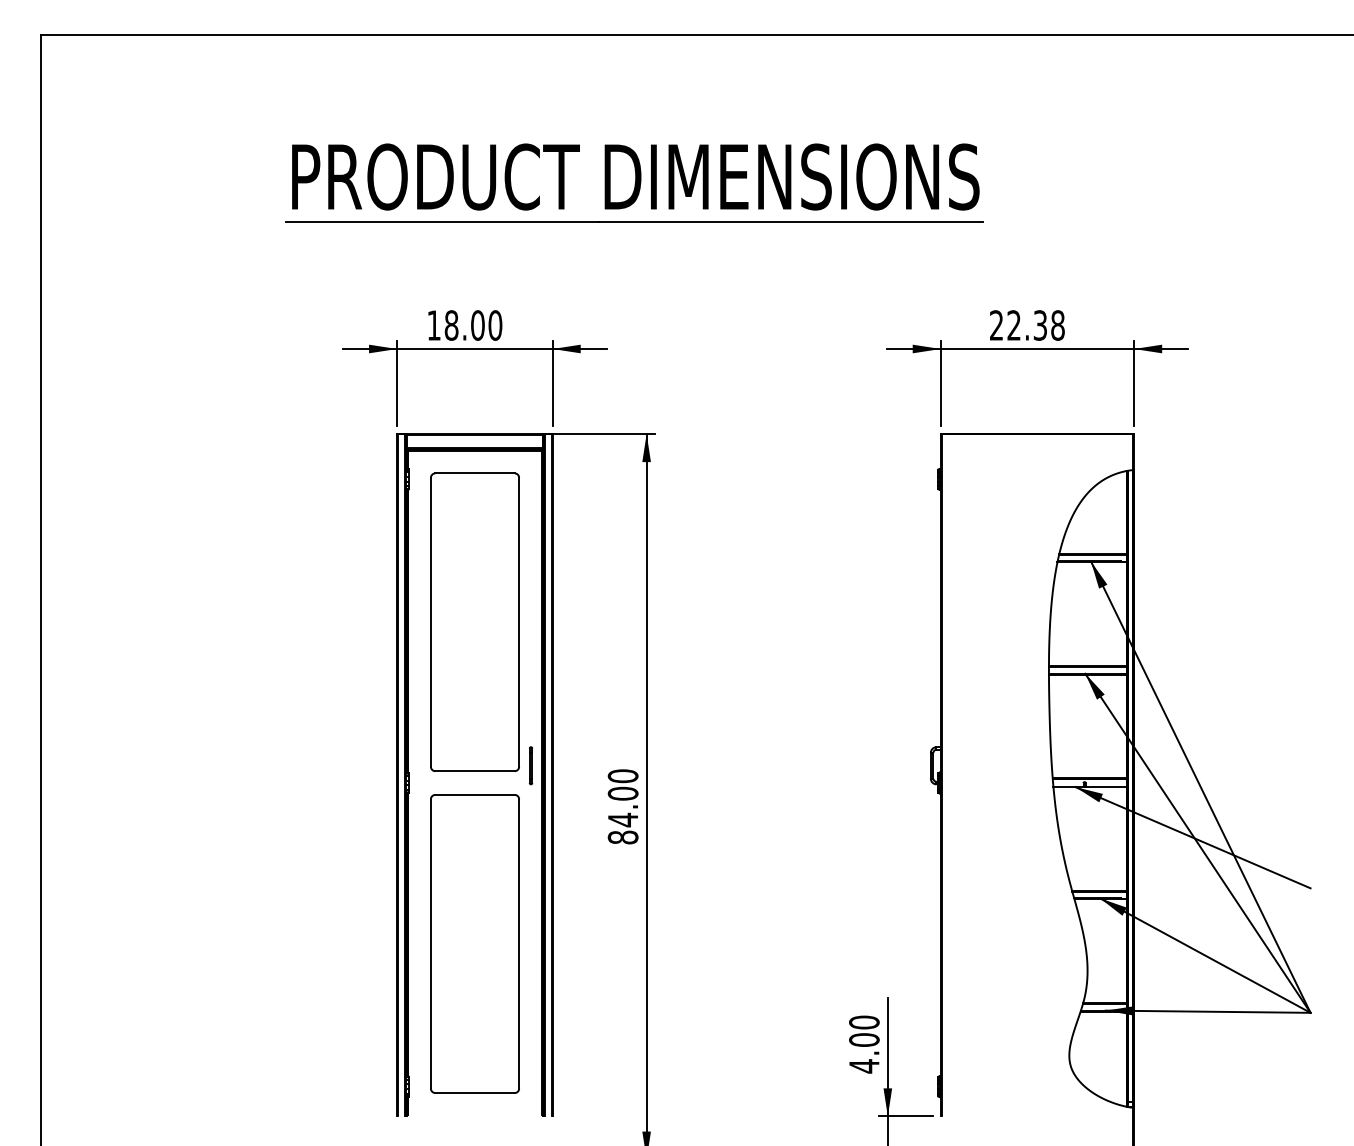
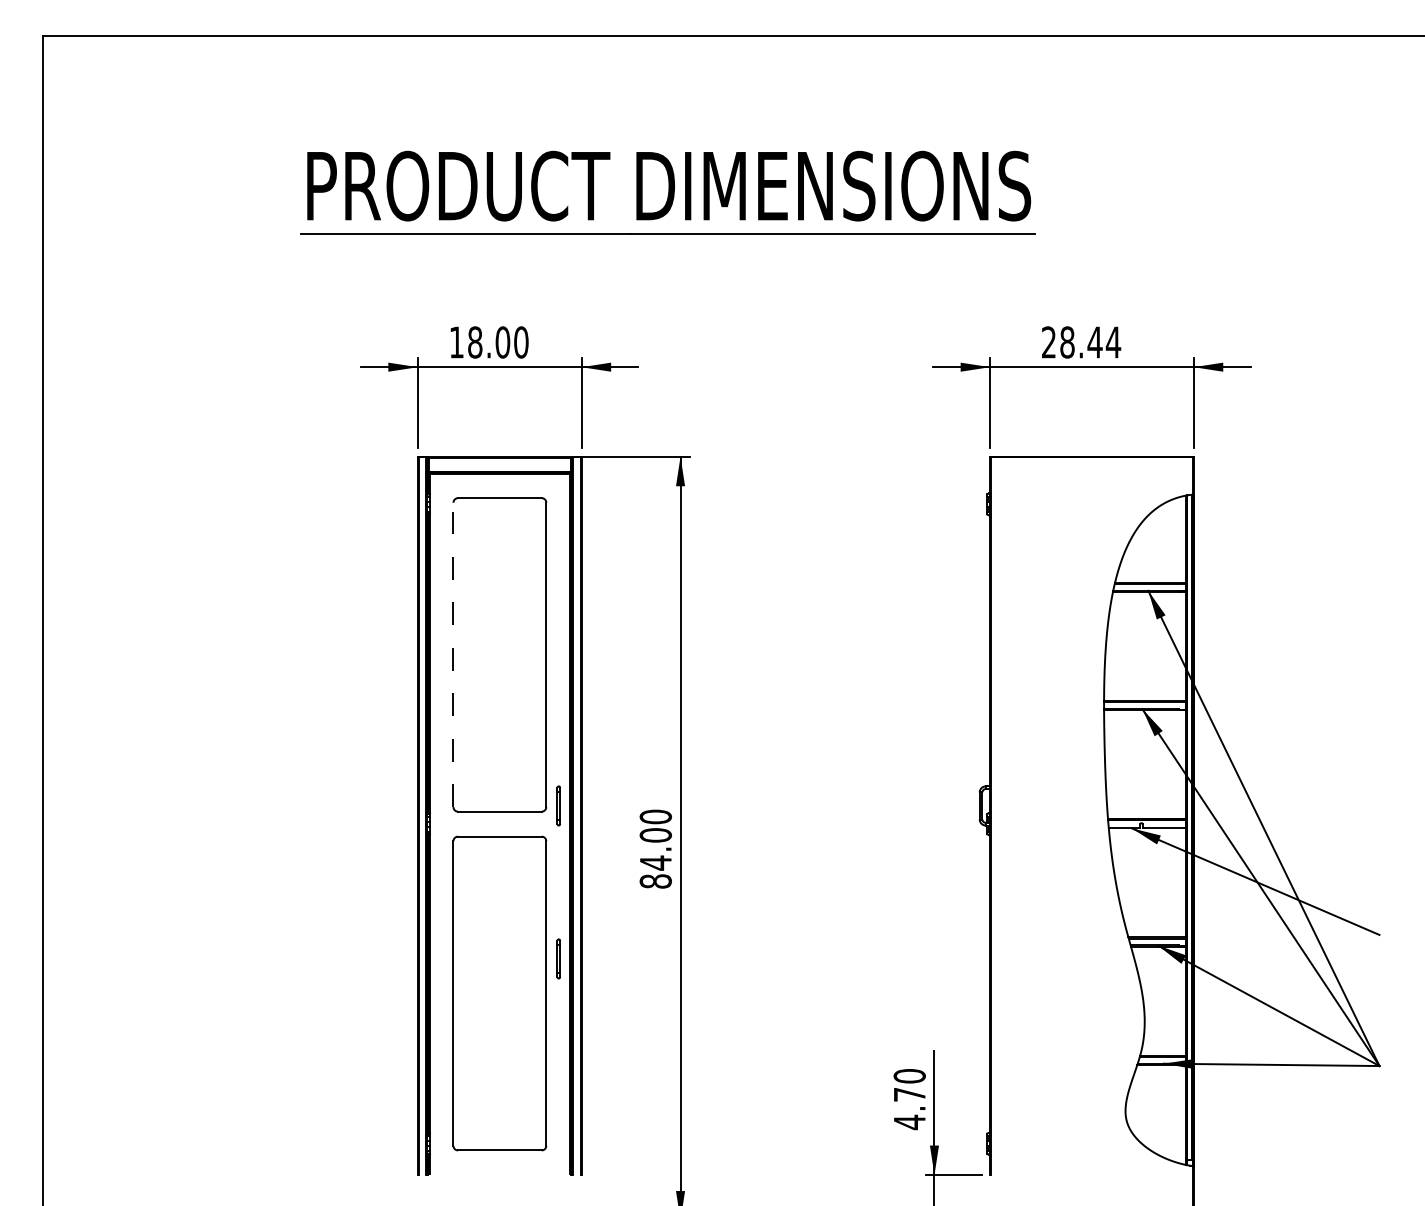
text: (1036, 325) -> (1090, 342), 22.38 -> 28.44
line: (430, 621) -> (453, 654), solid -> dashed
line: (529, 910) -> (557, 958), added
text: (864, 1039) -> (909, 1094), 4.00 -> 4.70

